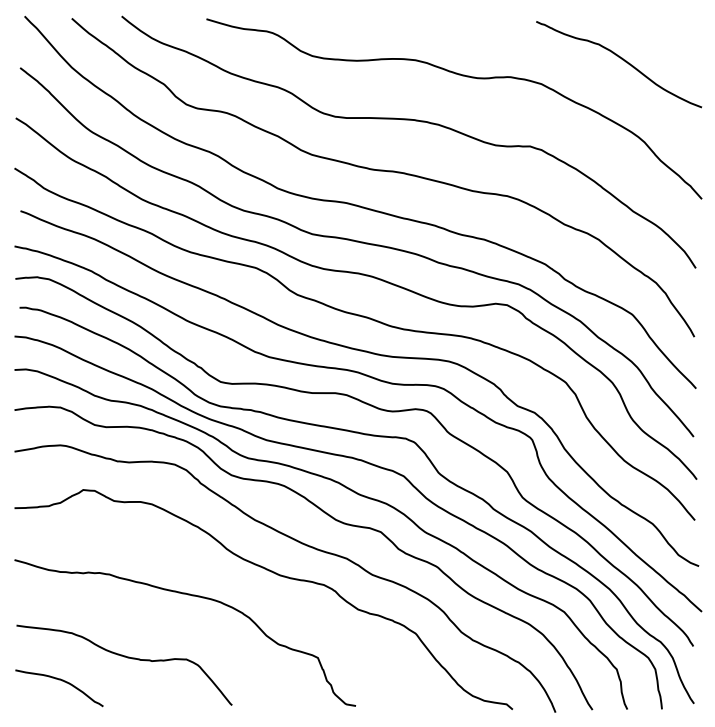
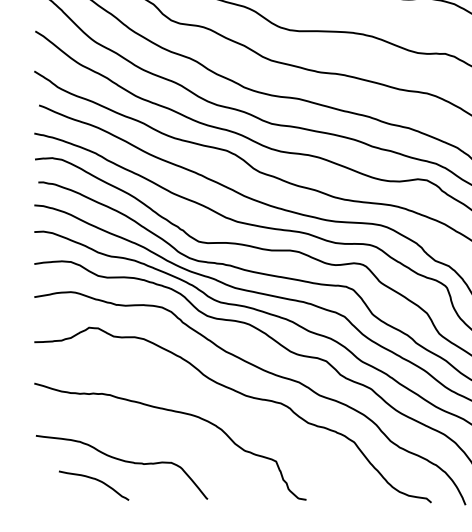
curve: (62, 681) -> (96, 480), moved

